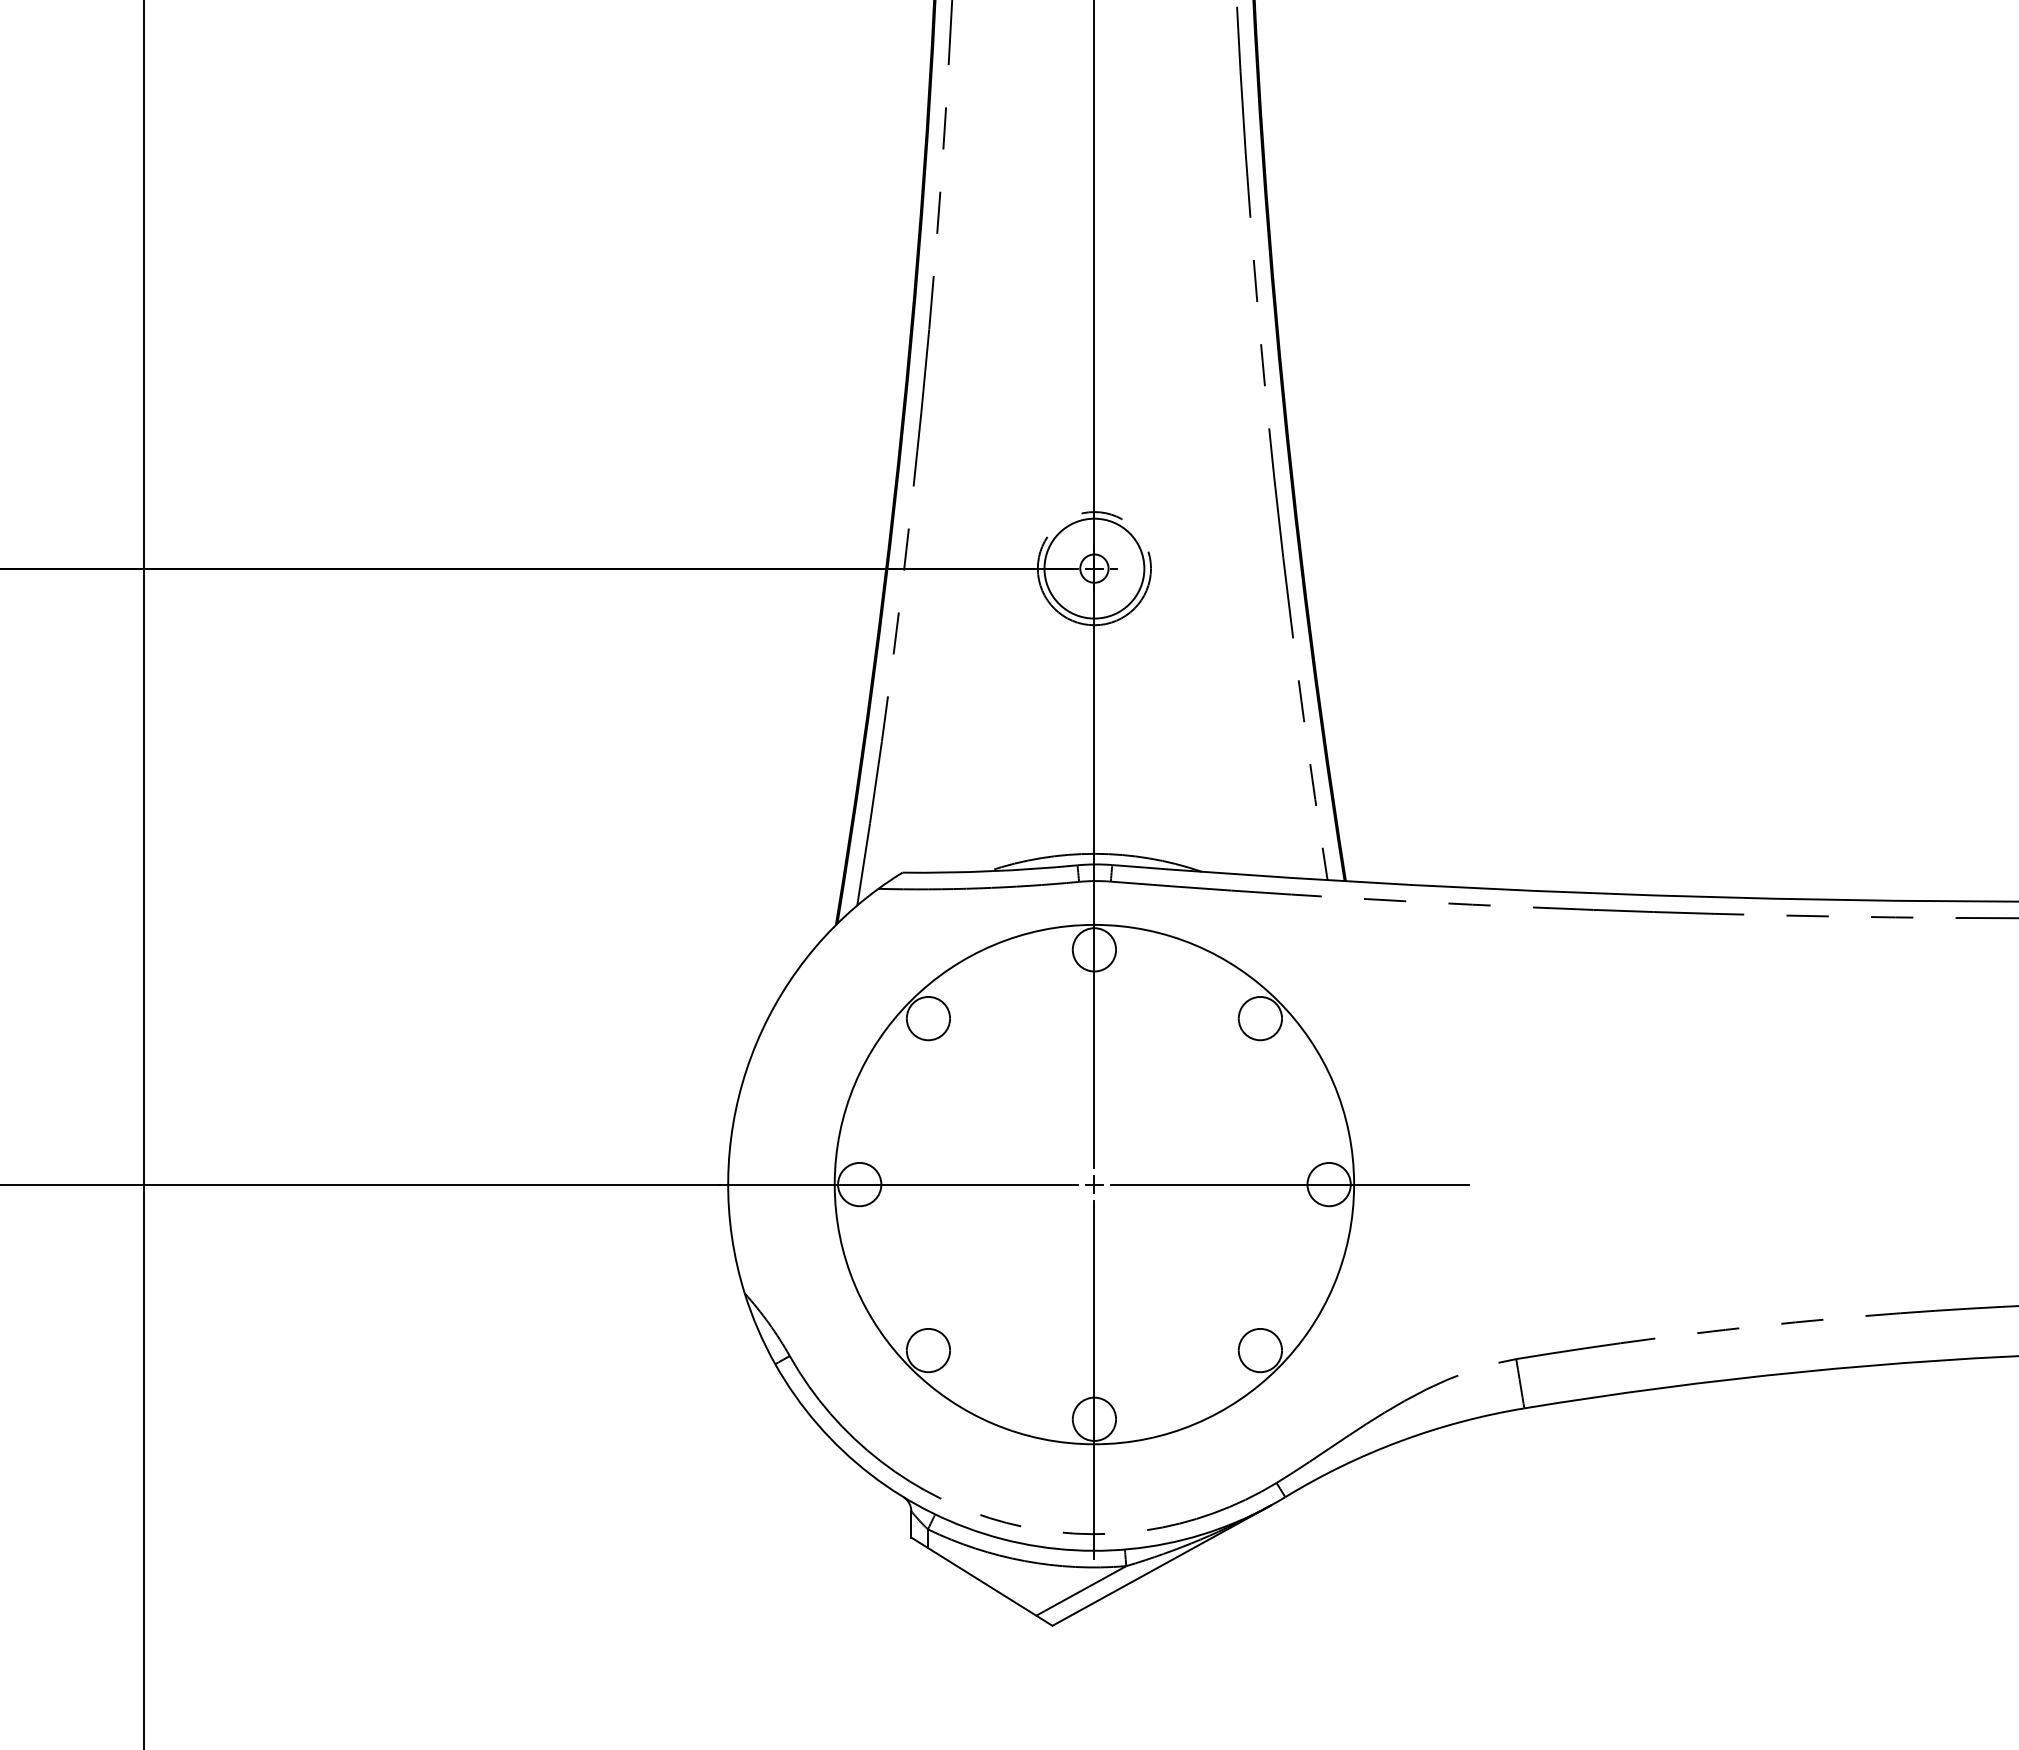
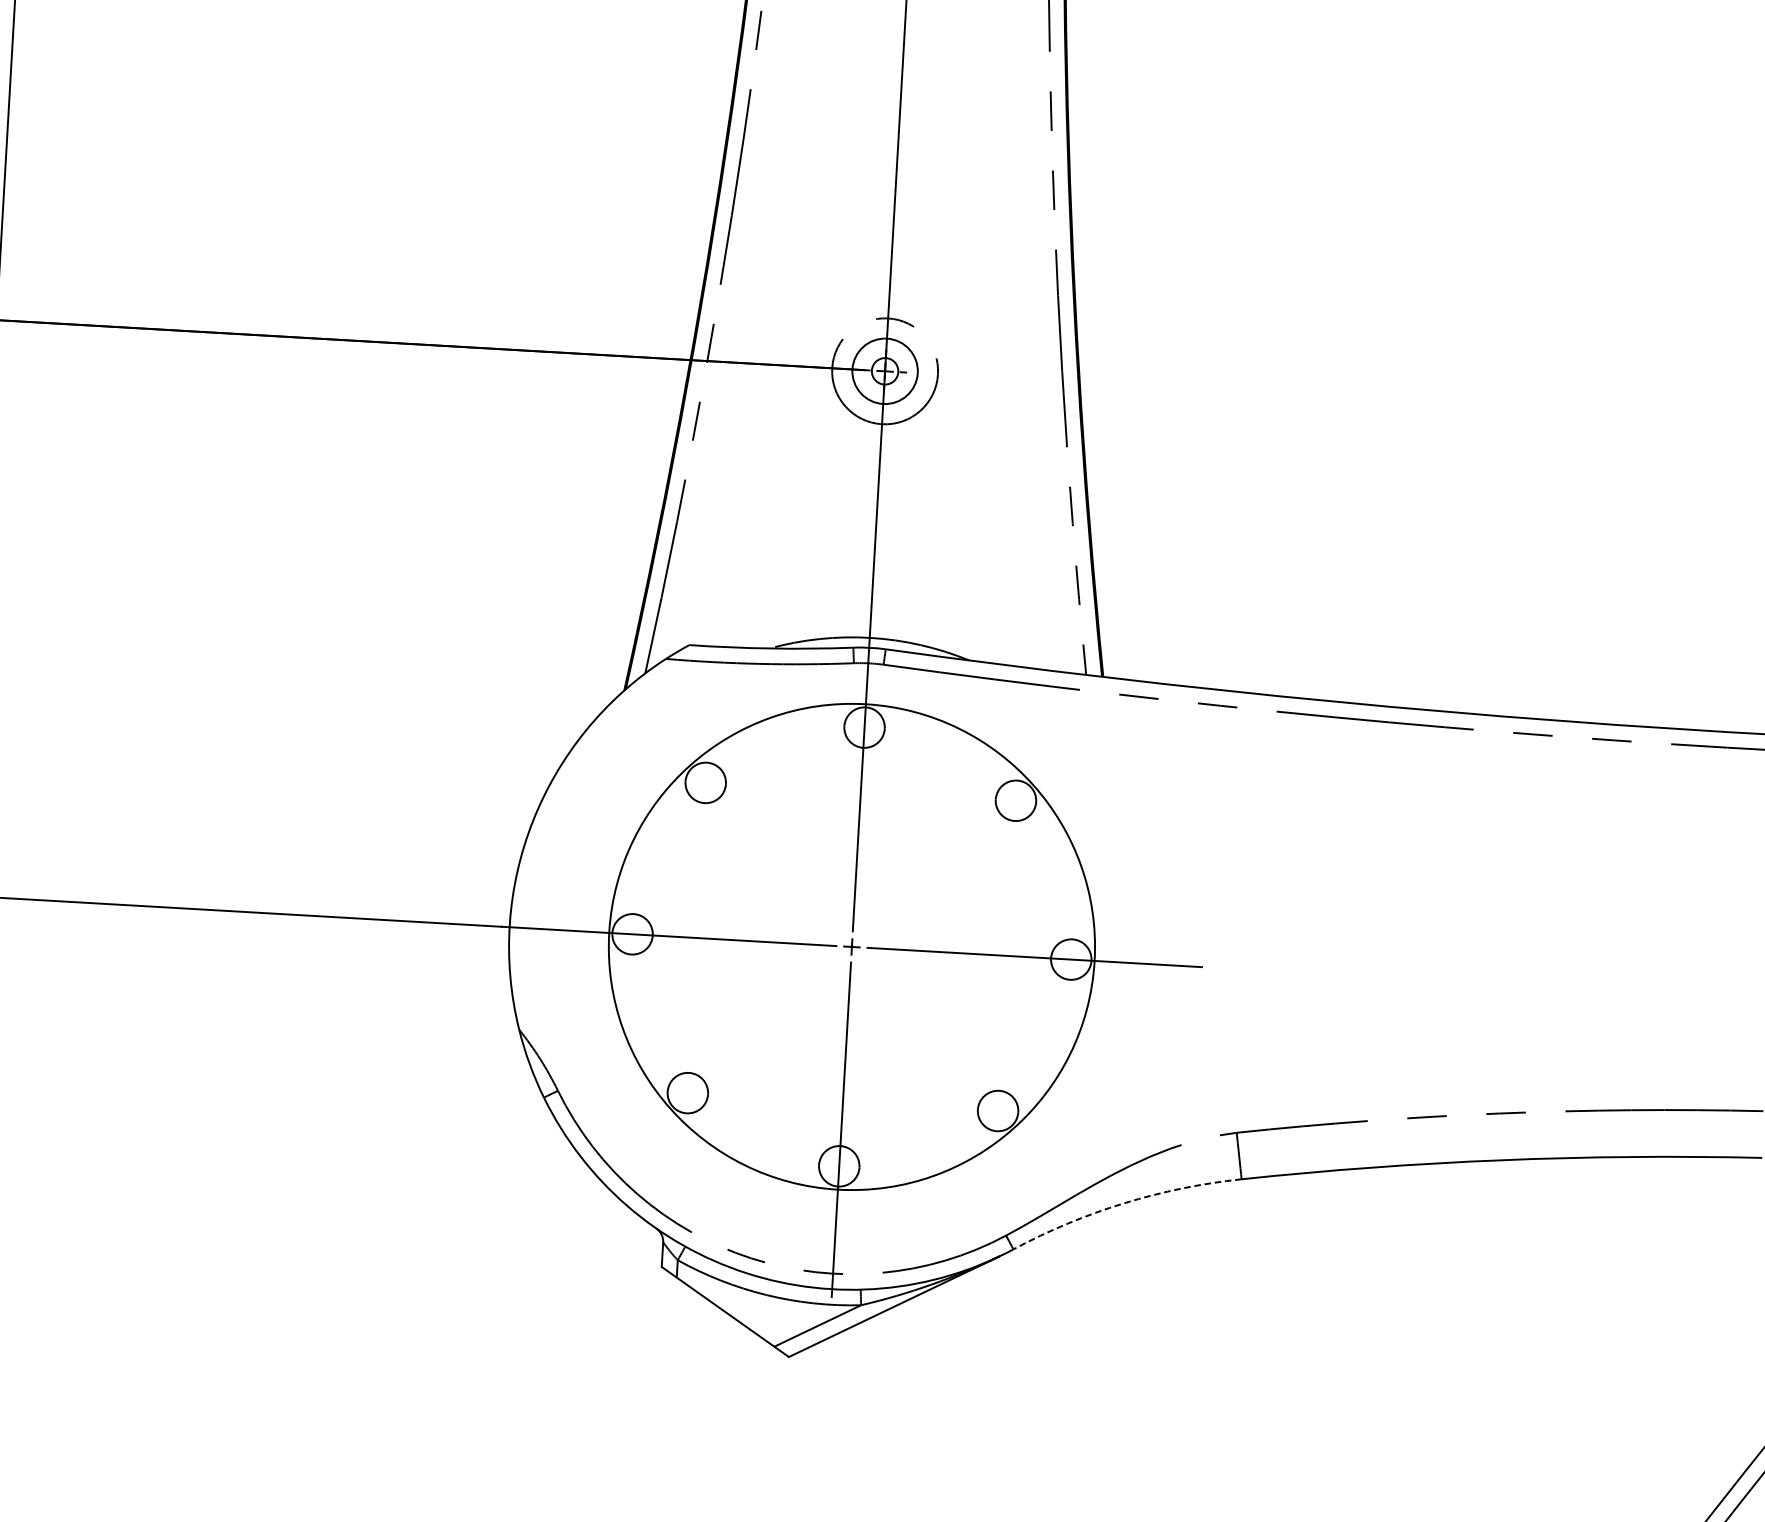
circle: (1094, 568) -> (885, 371), size x0.7
arc: (1400, 1441) -> (1124, 1203), solid -> dashed

